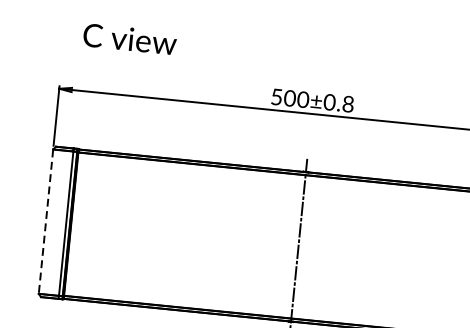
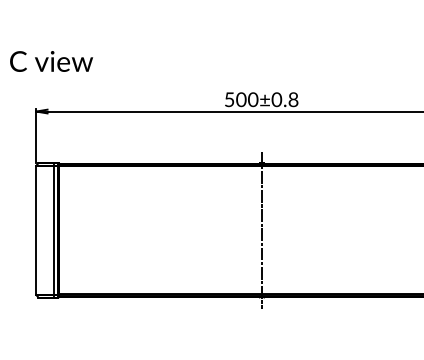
text: (130, 39) -> (51, 61), moved
line: (46, 221) -> (36, 230), dashed -> solid

